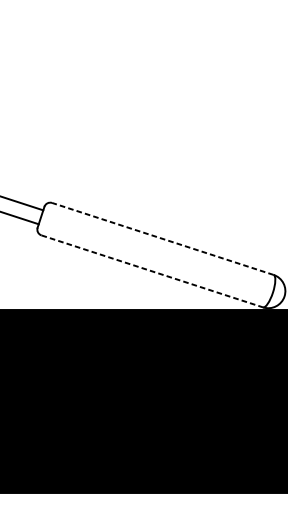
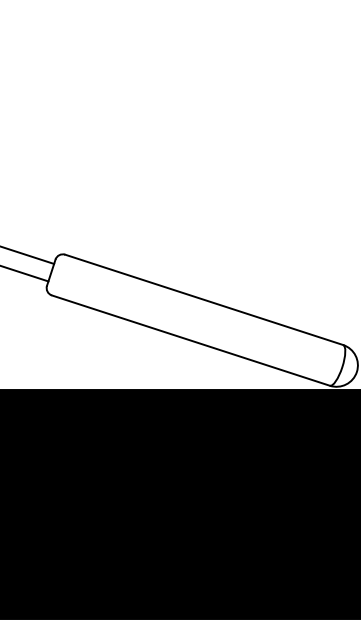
line: (162, 238) -> (203, 299), dashed -> solid
line: (152, 271) -> (191, 340), dashed -> solid

